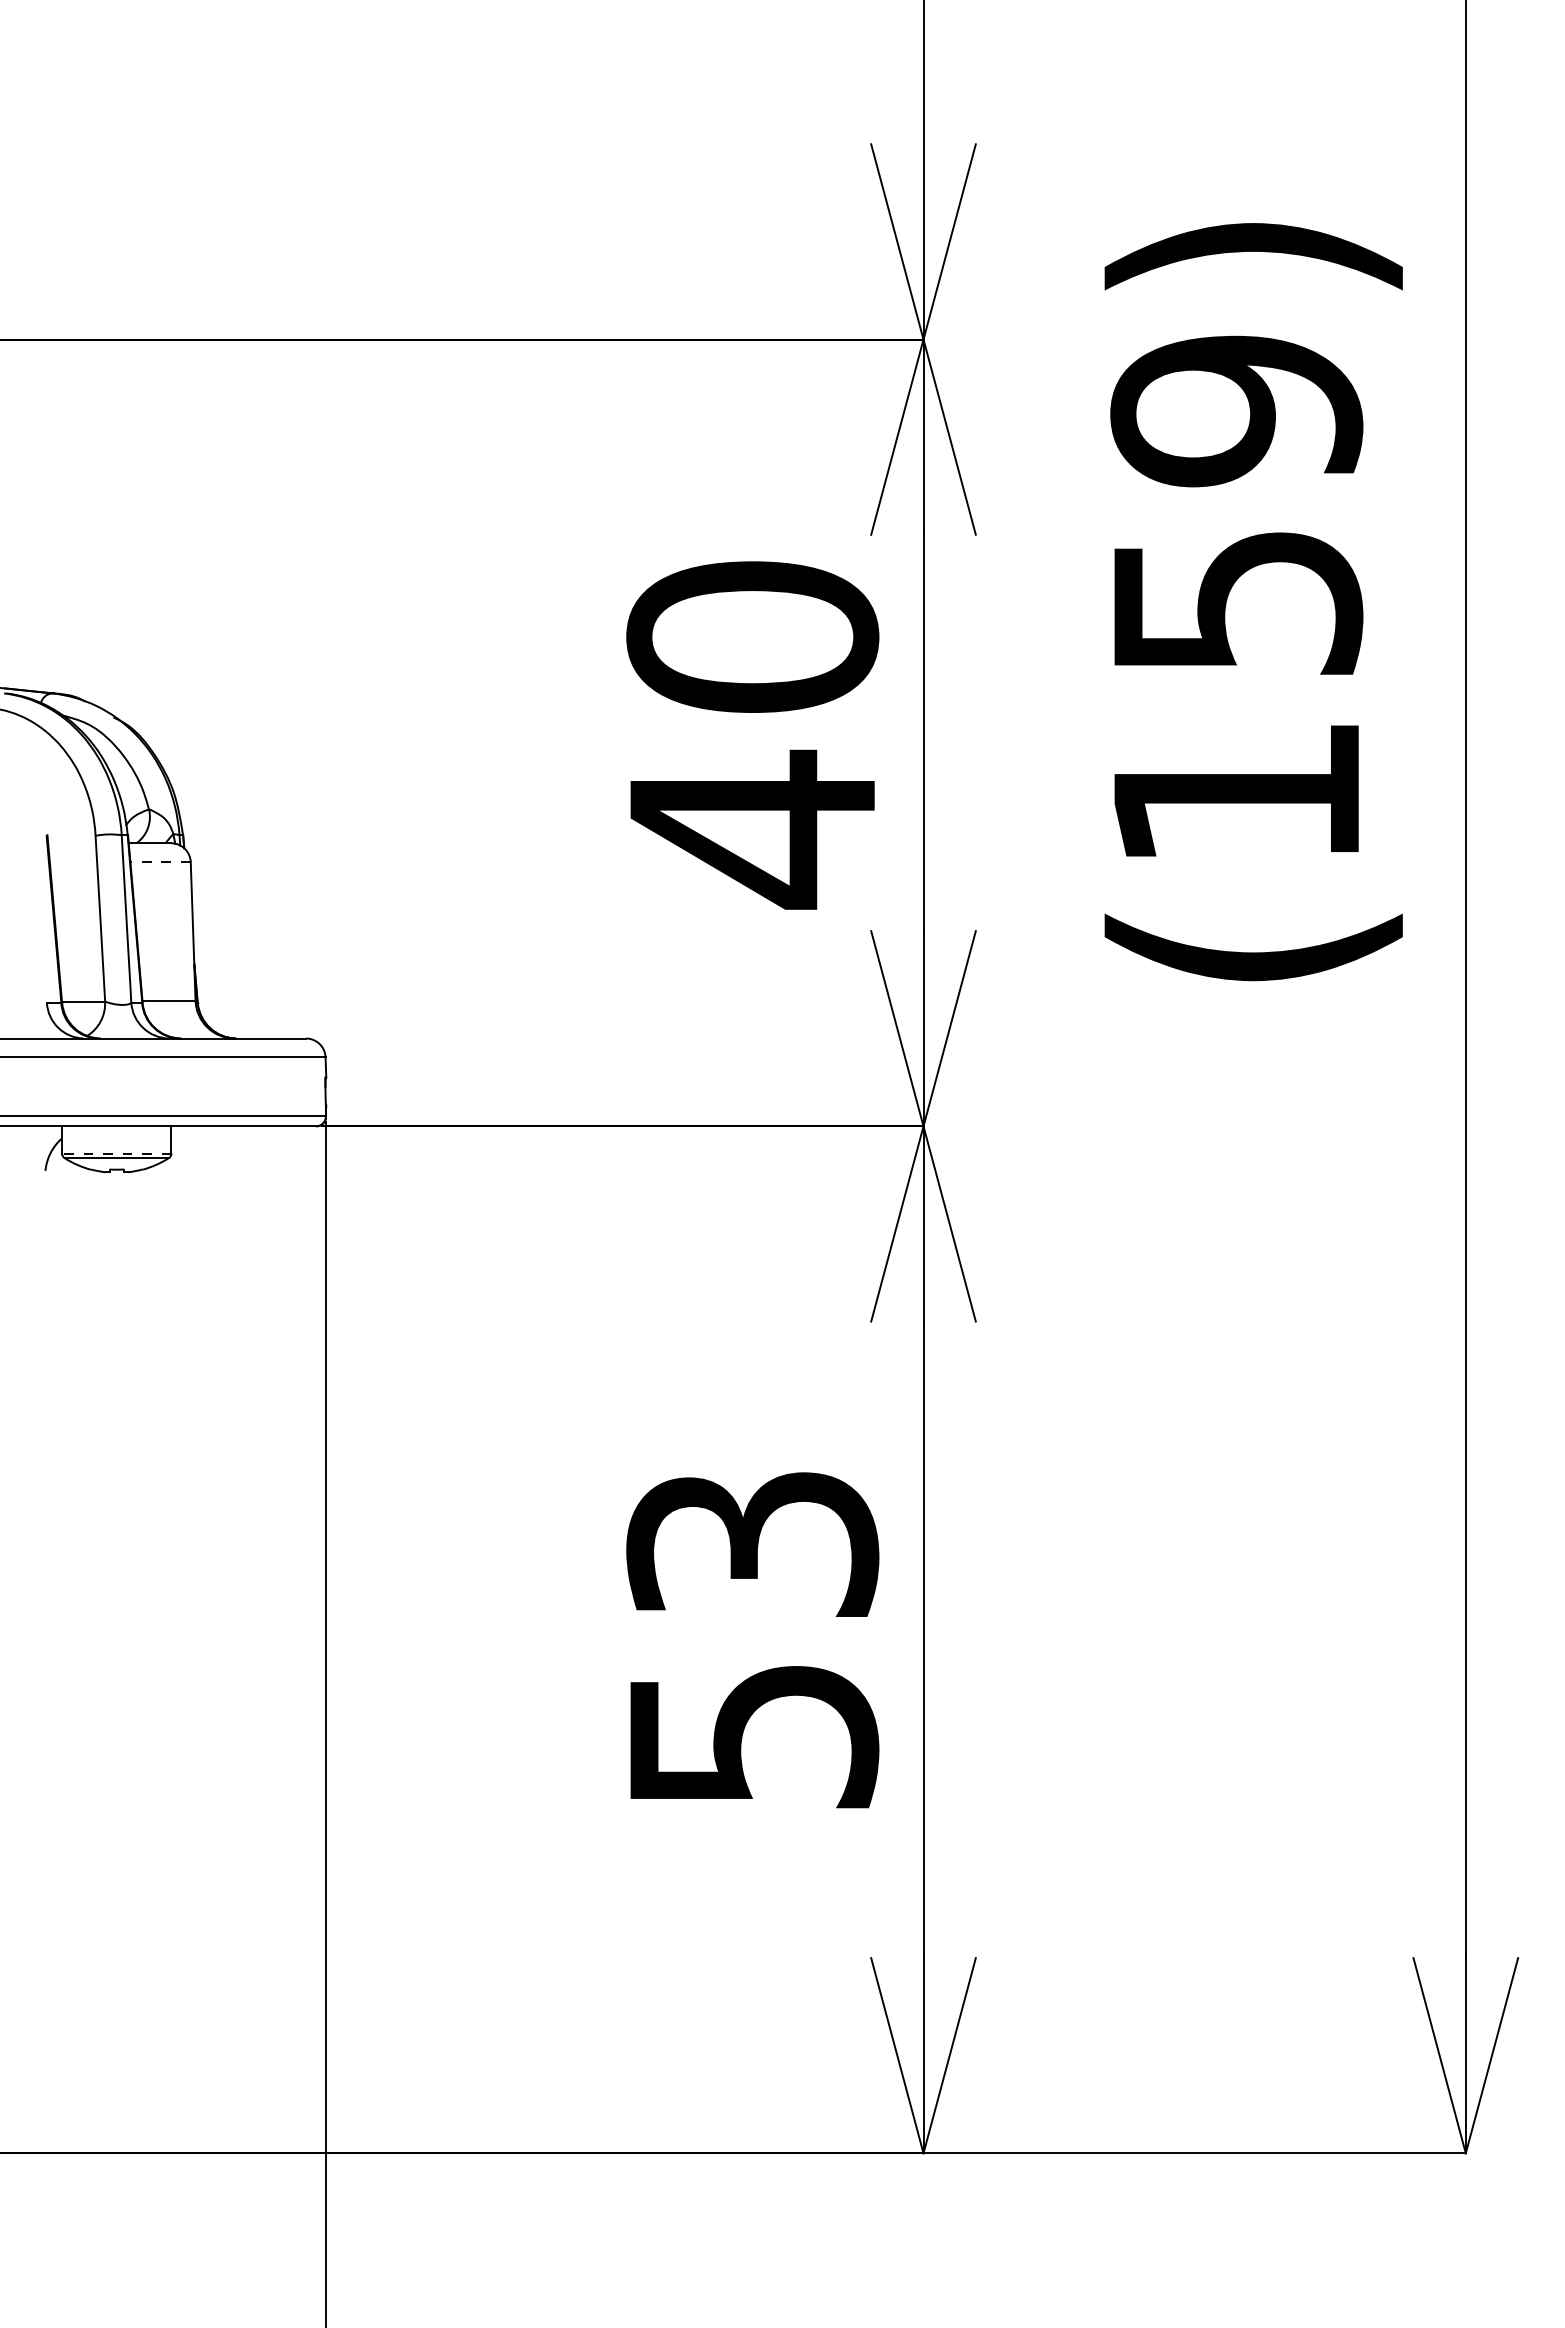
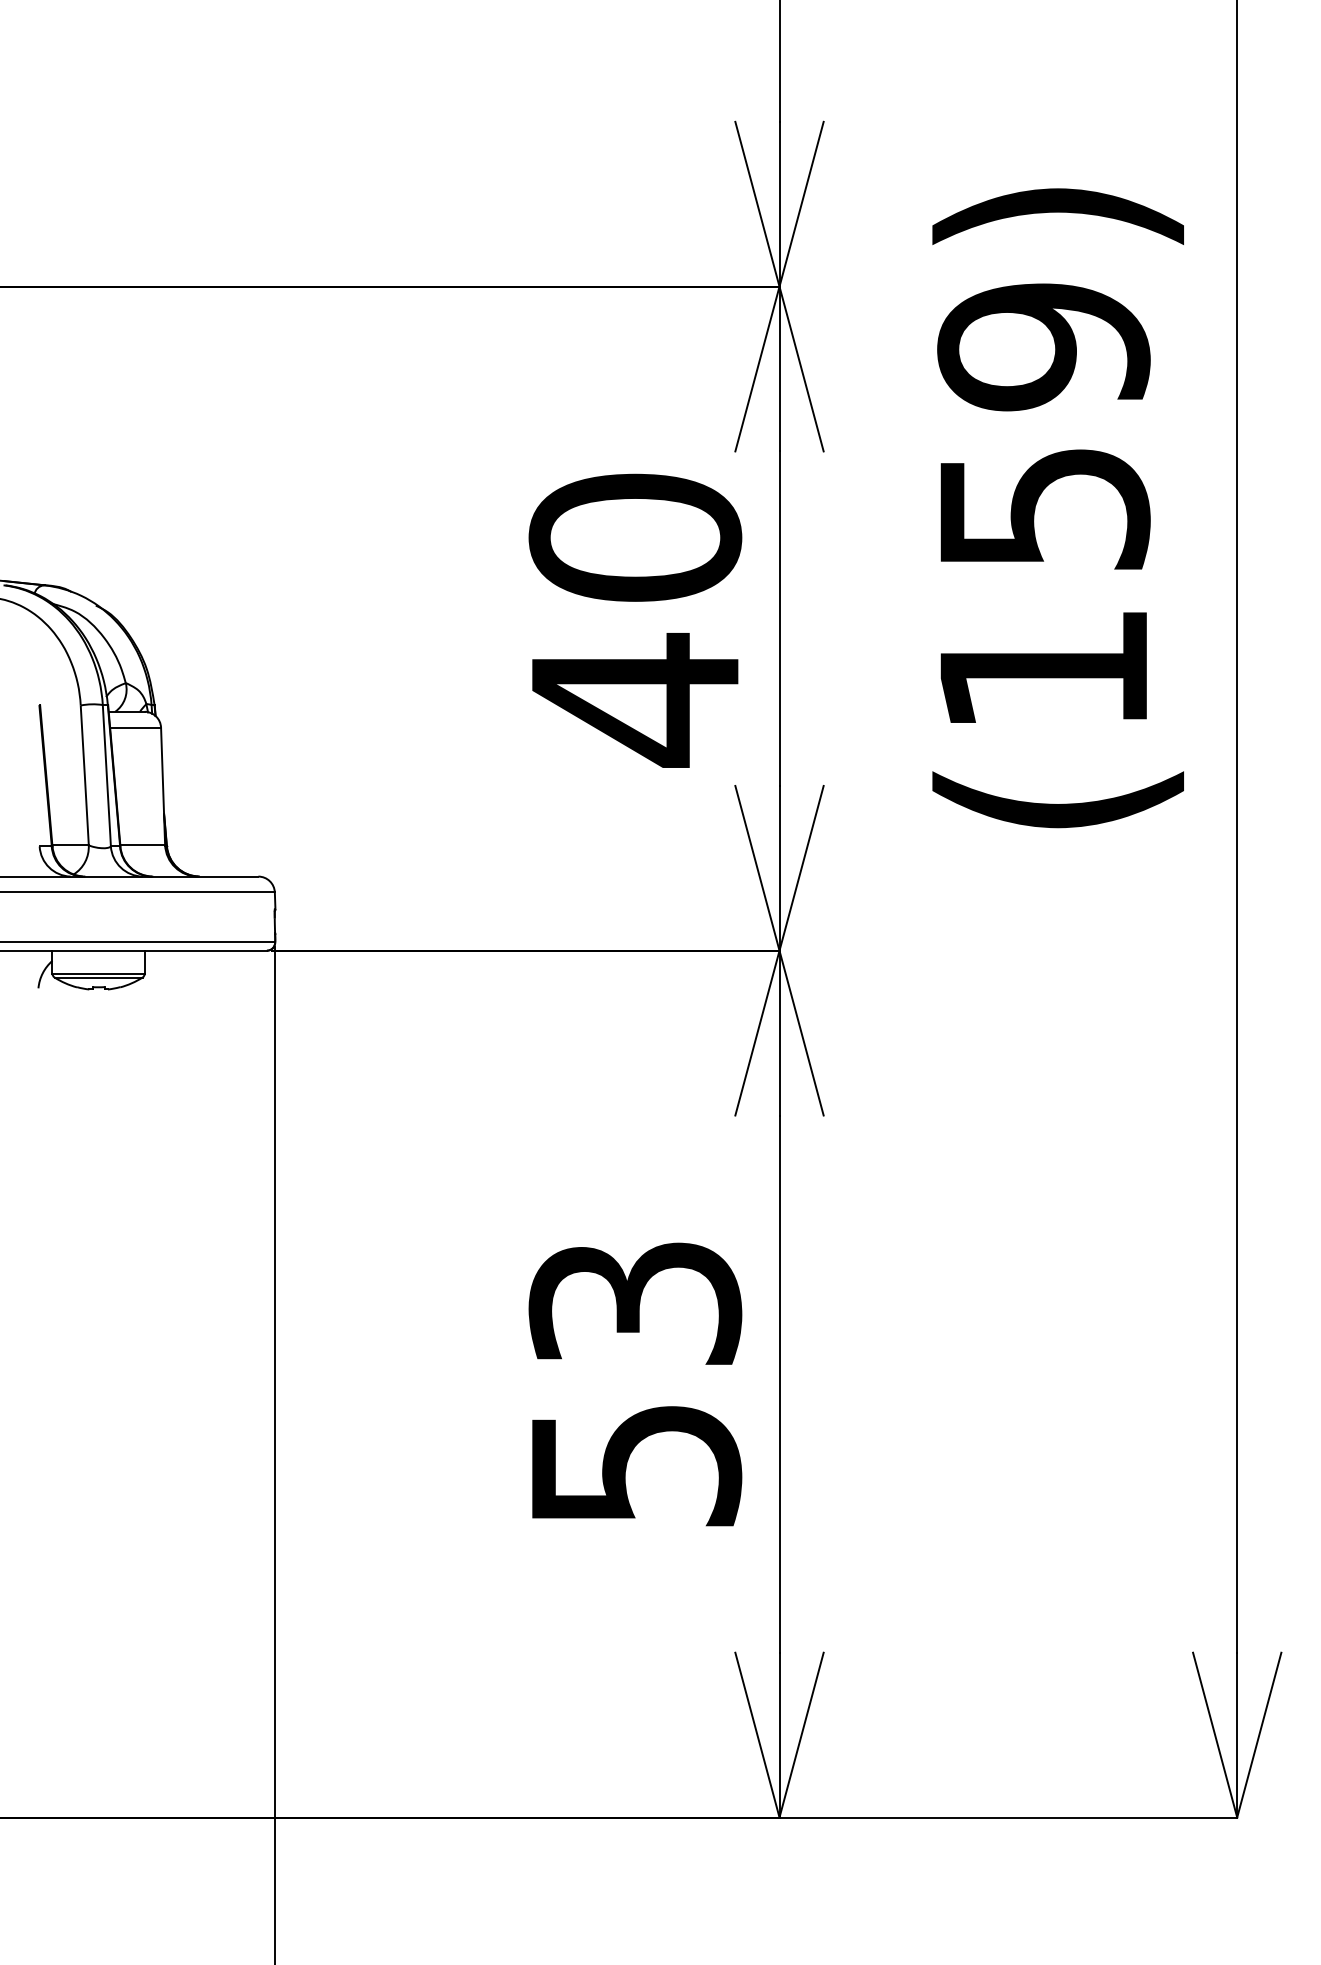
line: (160, 862) -> (135, 728), dashed -> solid
line: (116, 1153) -> (98, 973), dashed -> solid

